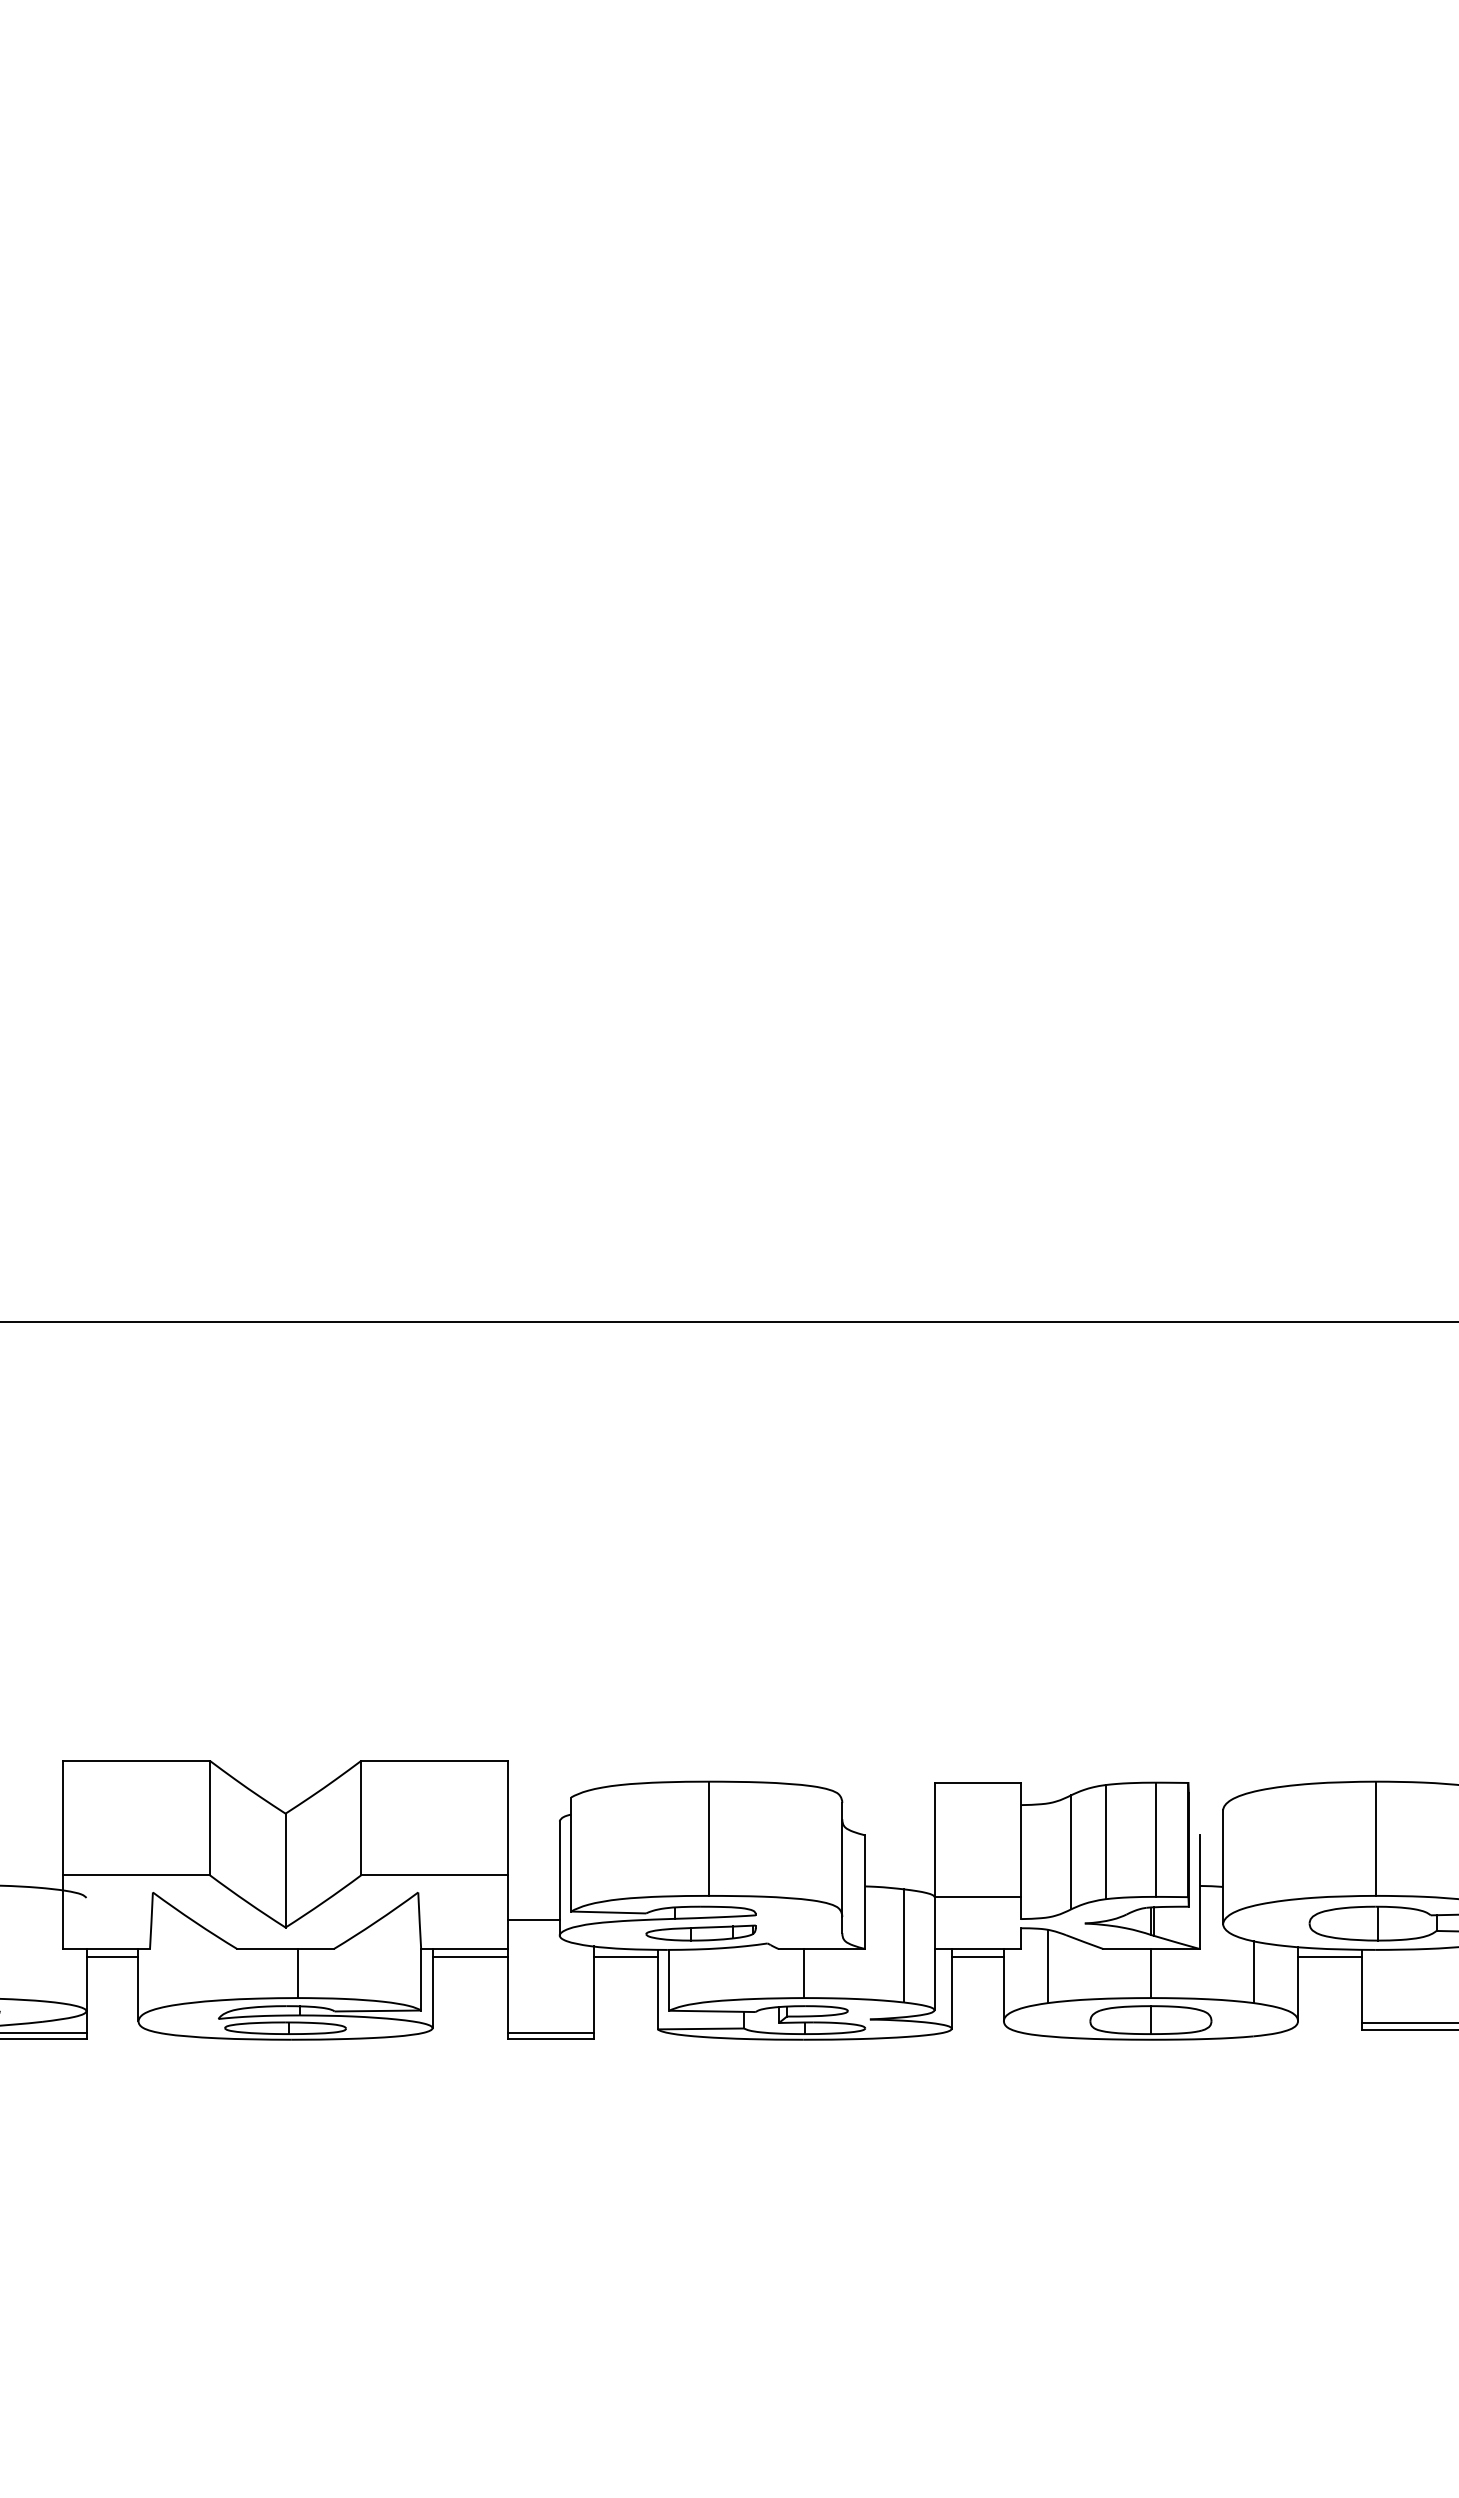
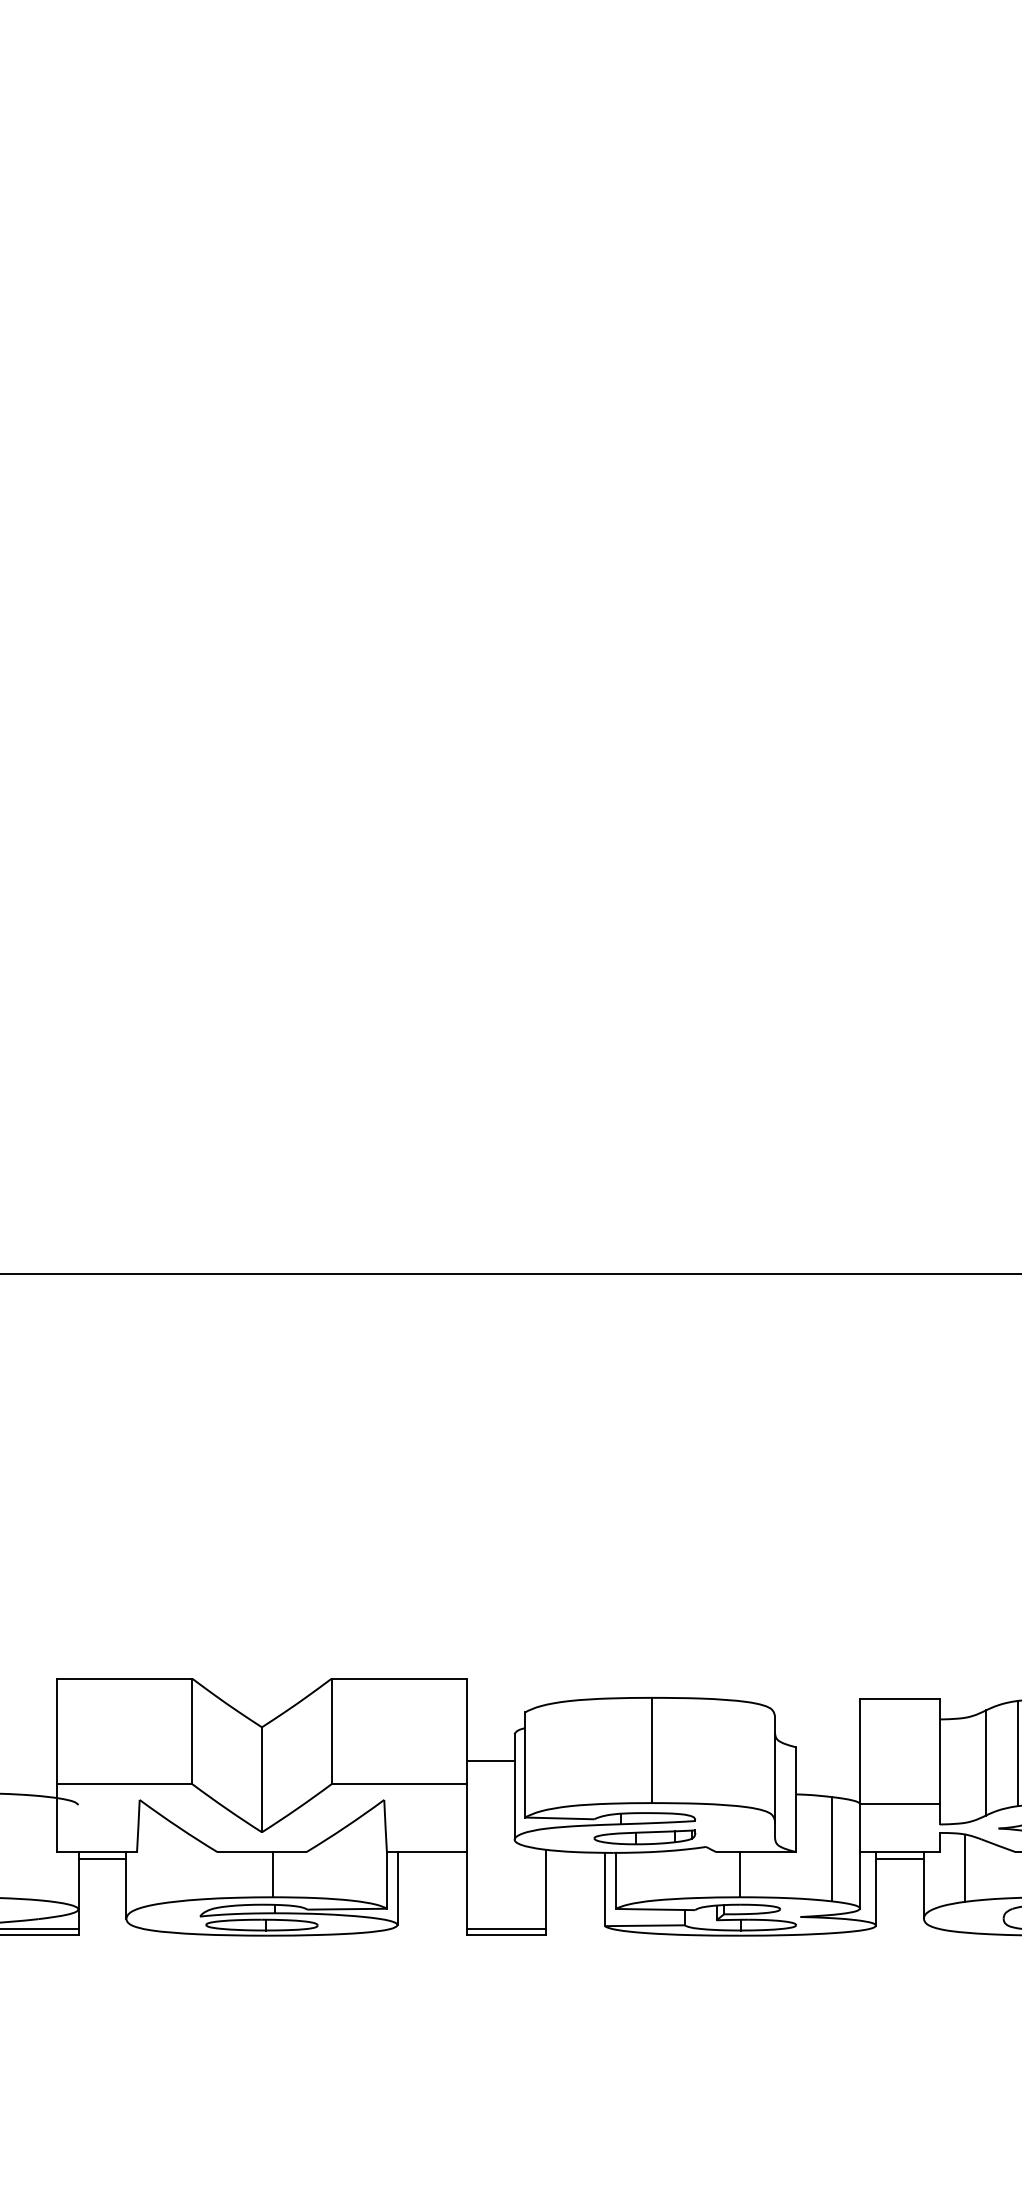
line: (533, 1919) -> (490, 1760), moved
line: (469, 1956) -> (431, 1858), removed
line: (625, 1956) -> (575, 1858), removed

